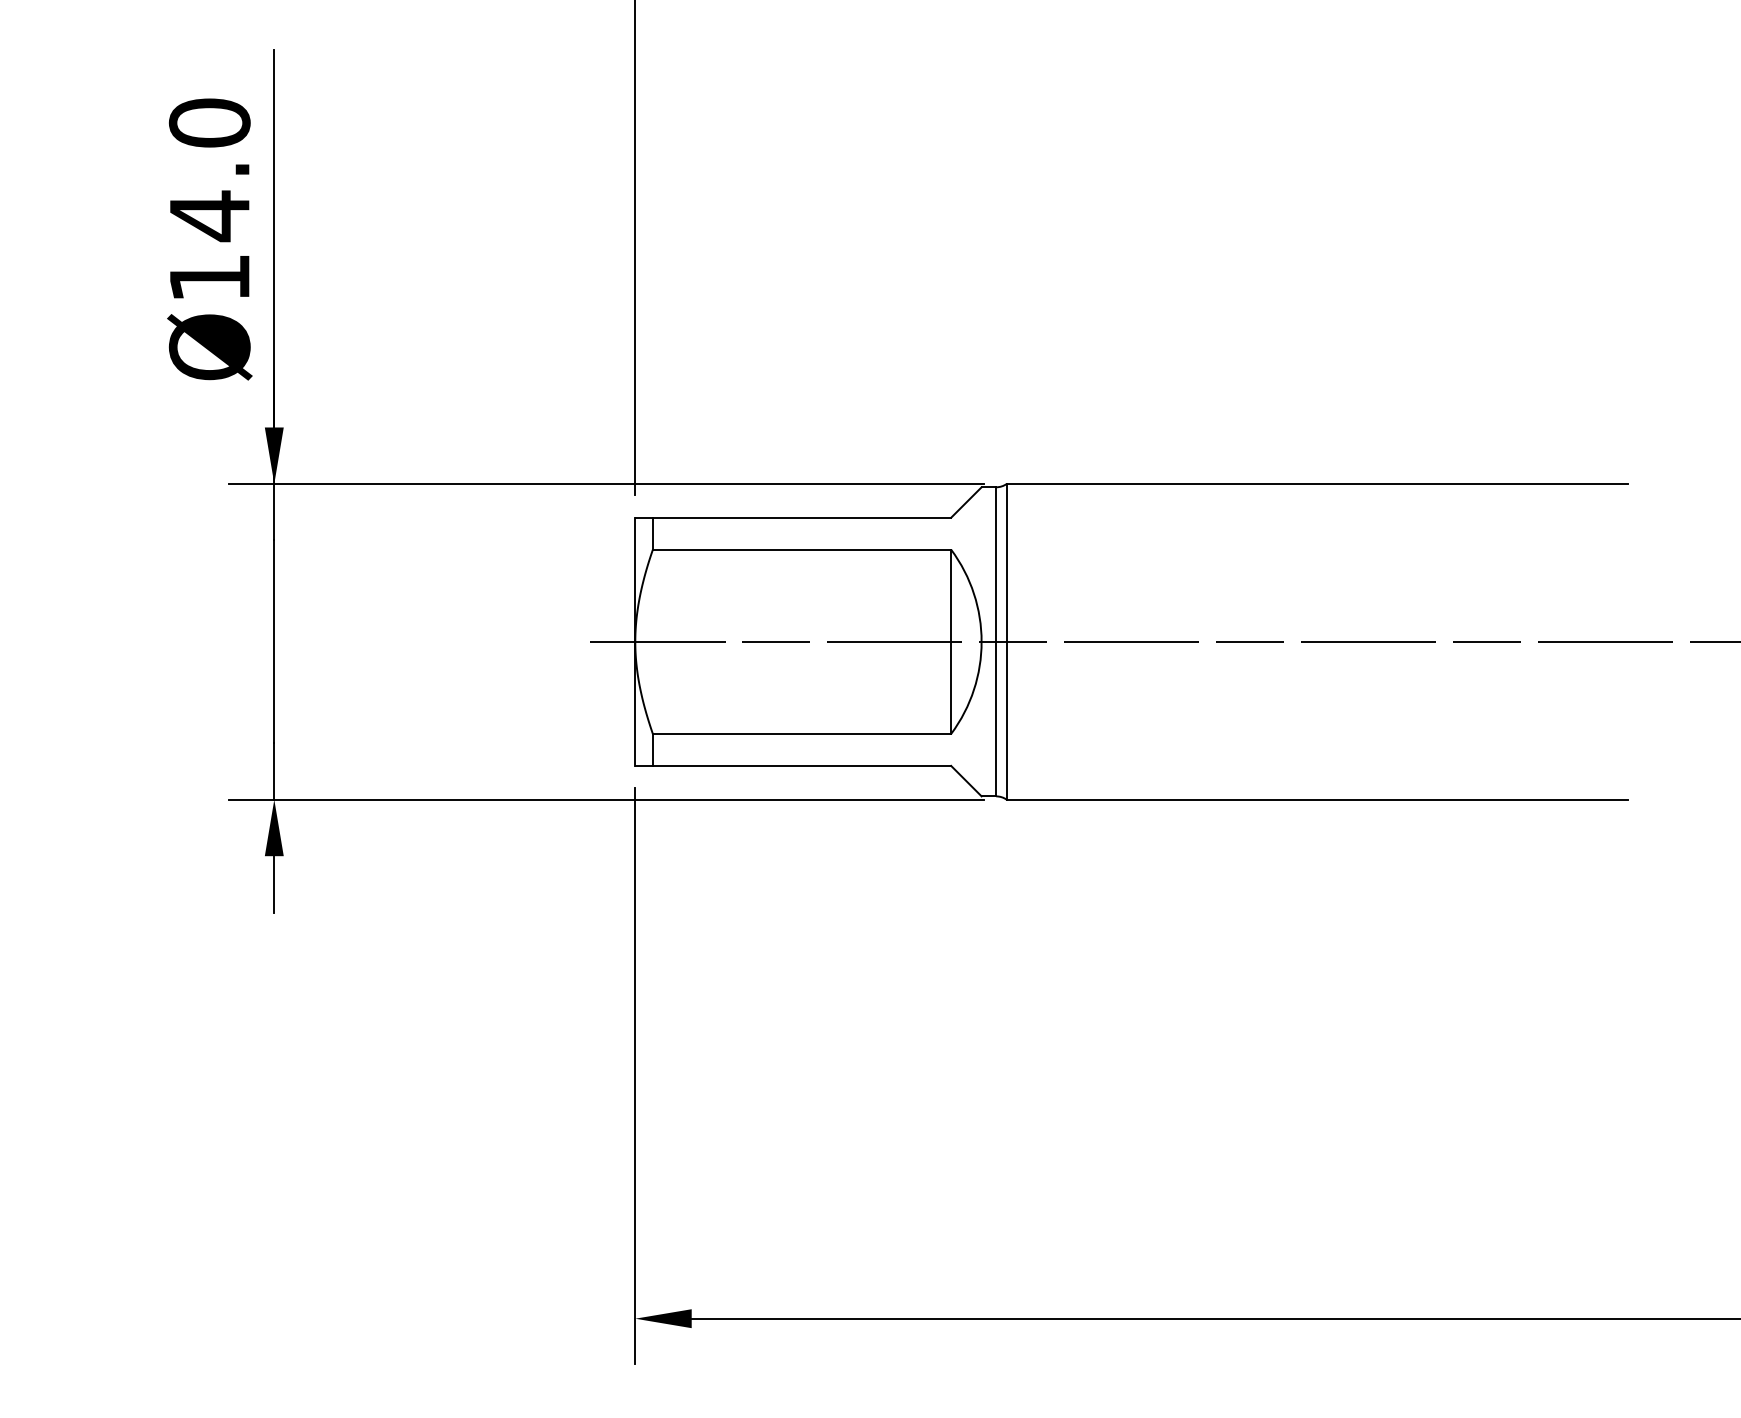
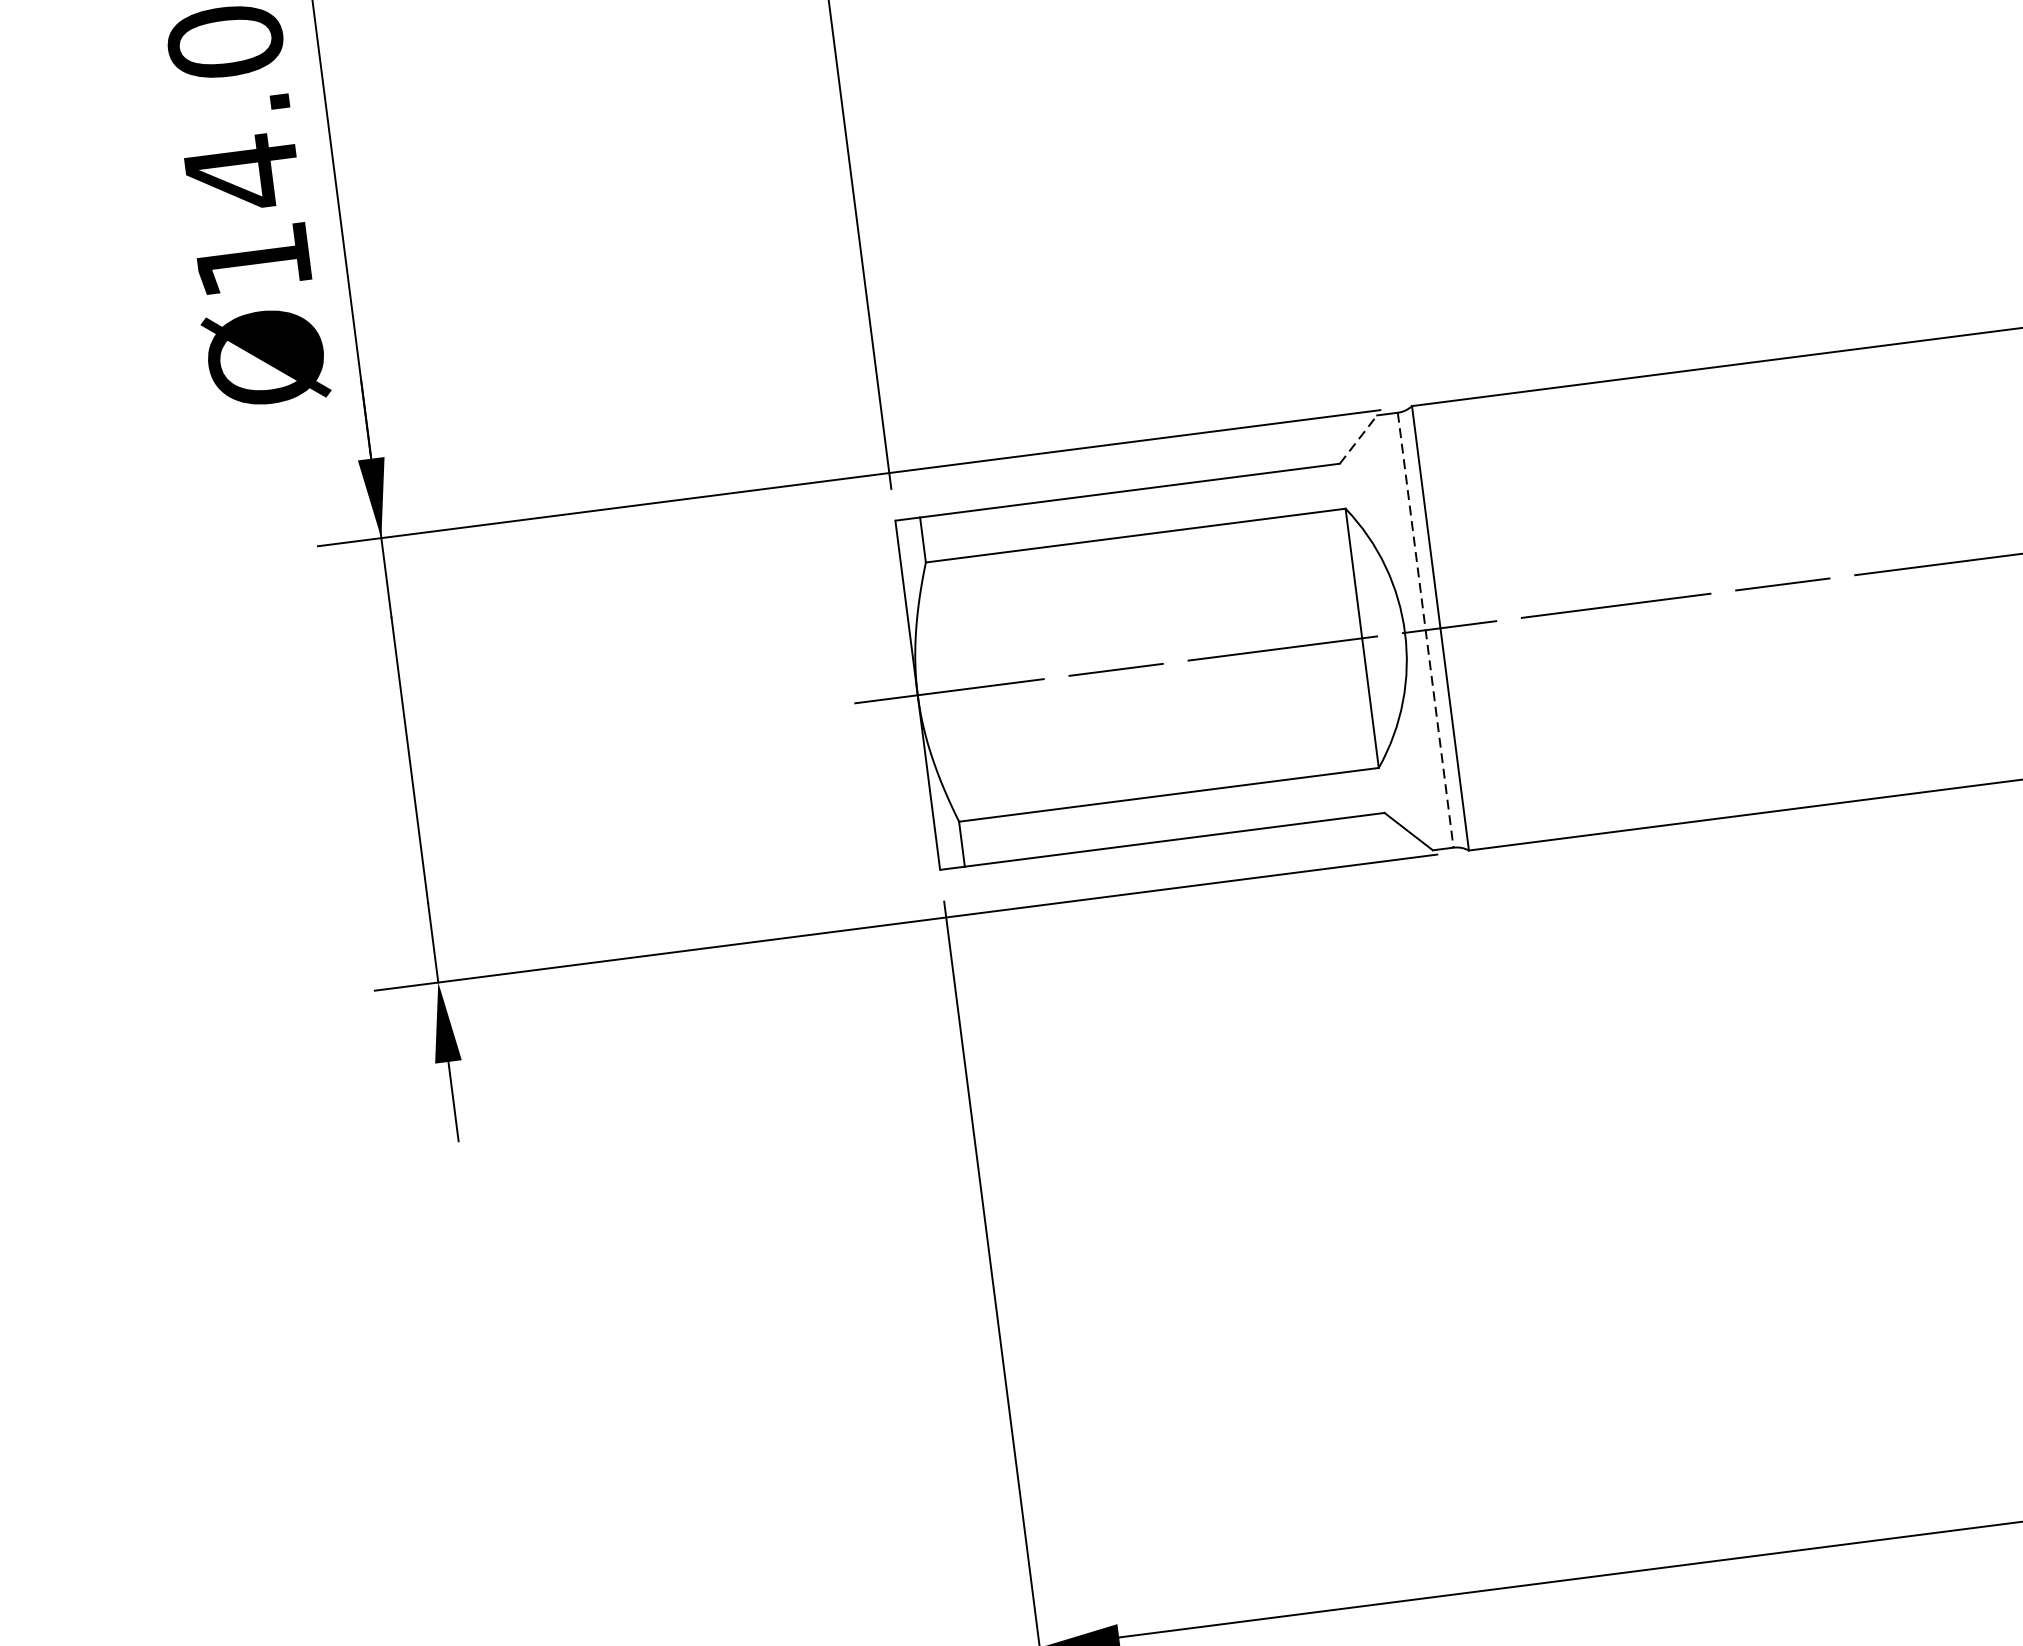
line: (966, 502) -> (1358, 439), solid -> dashed
line: (996, 641) -> (1425, 629), solid -> dashed

